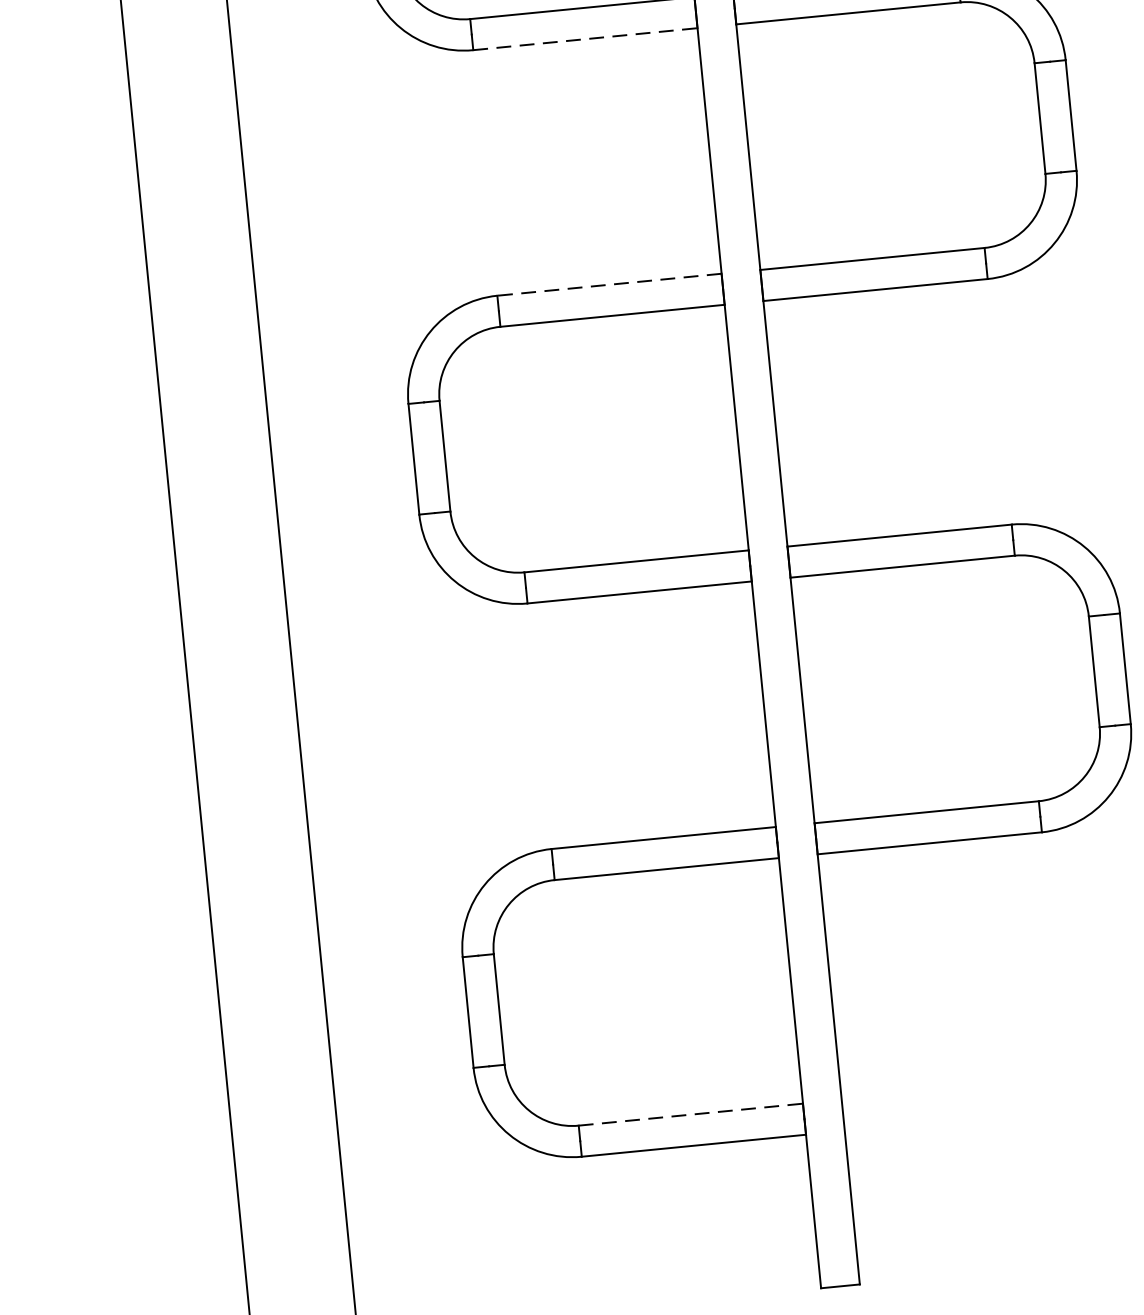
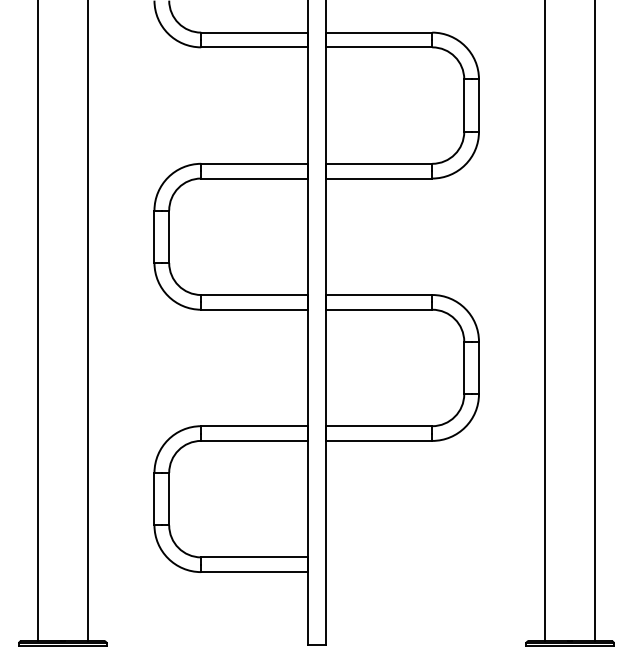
line: (585, 39) -> (254, 47), dashed -> solid
line: (607, 284) -> (253, 163), dashed -> solid
line: (691, 1114) -> (254, 557), dashed -> solid

